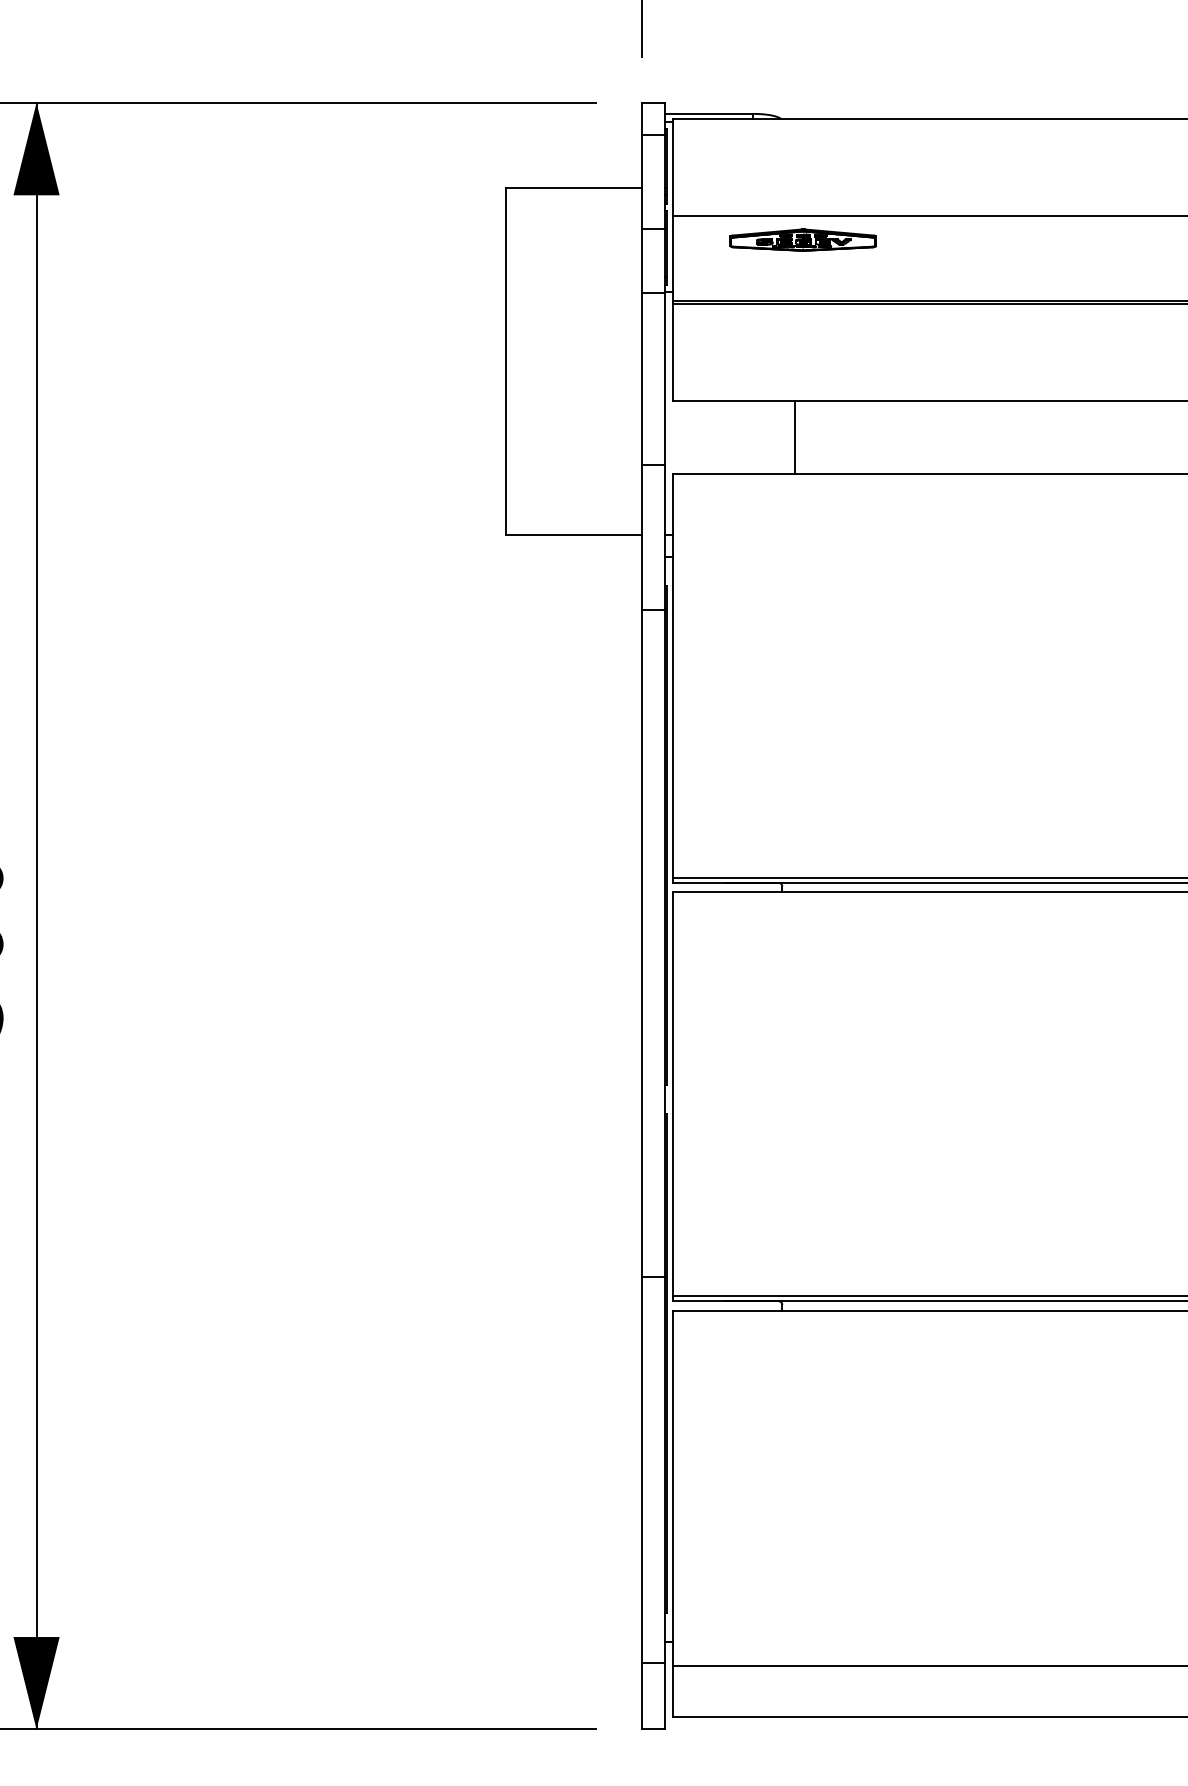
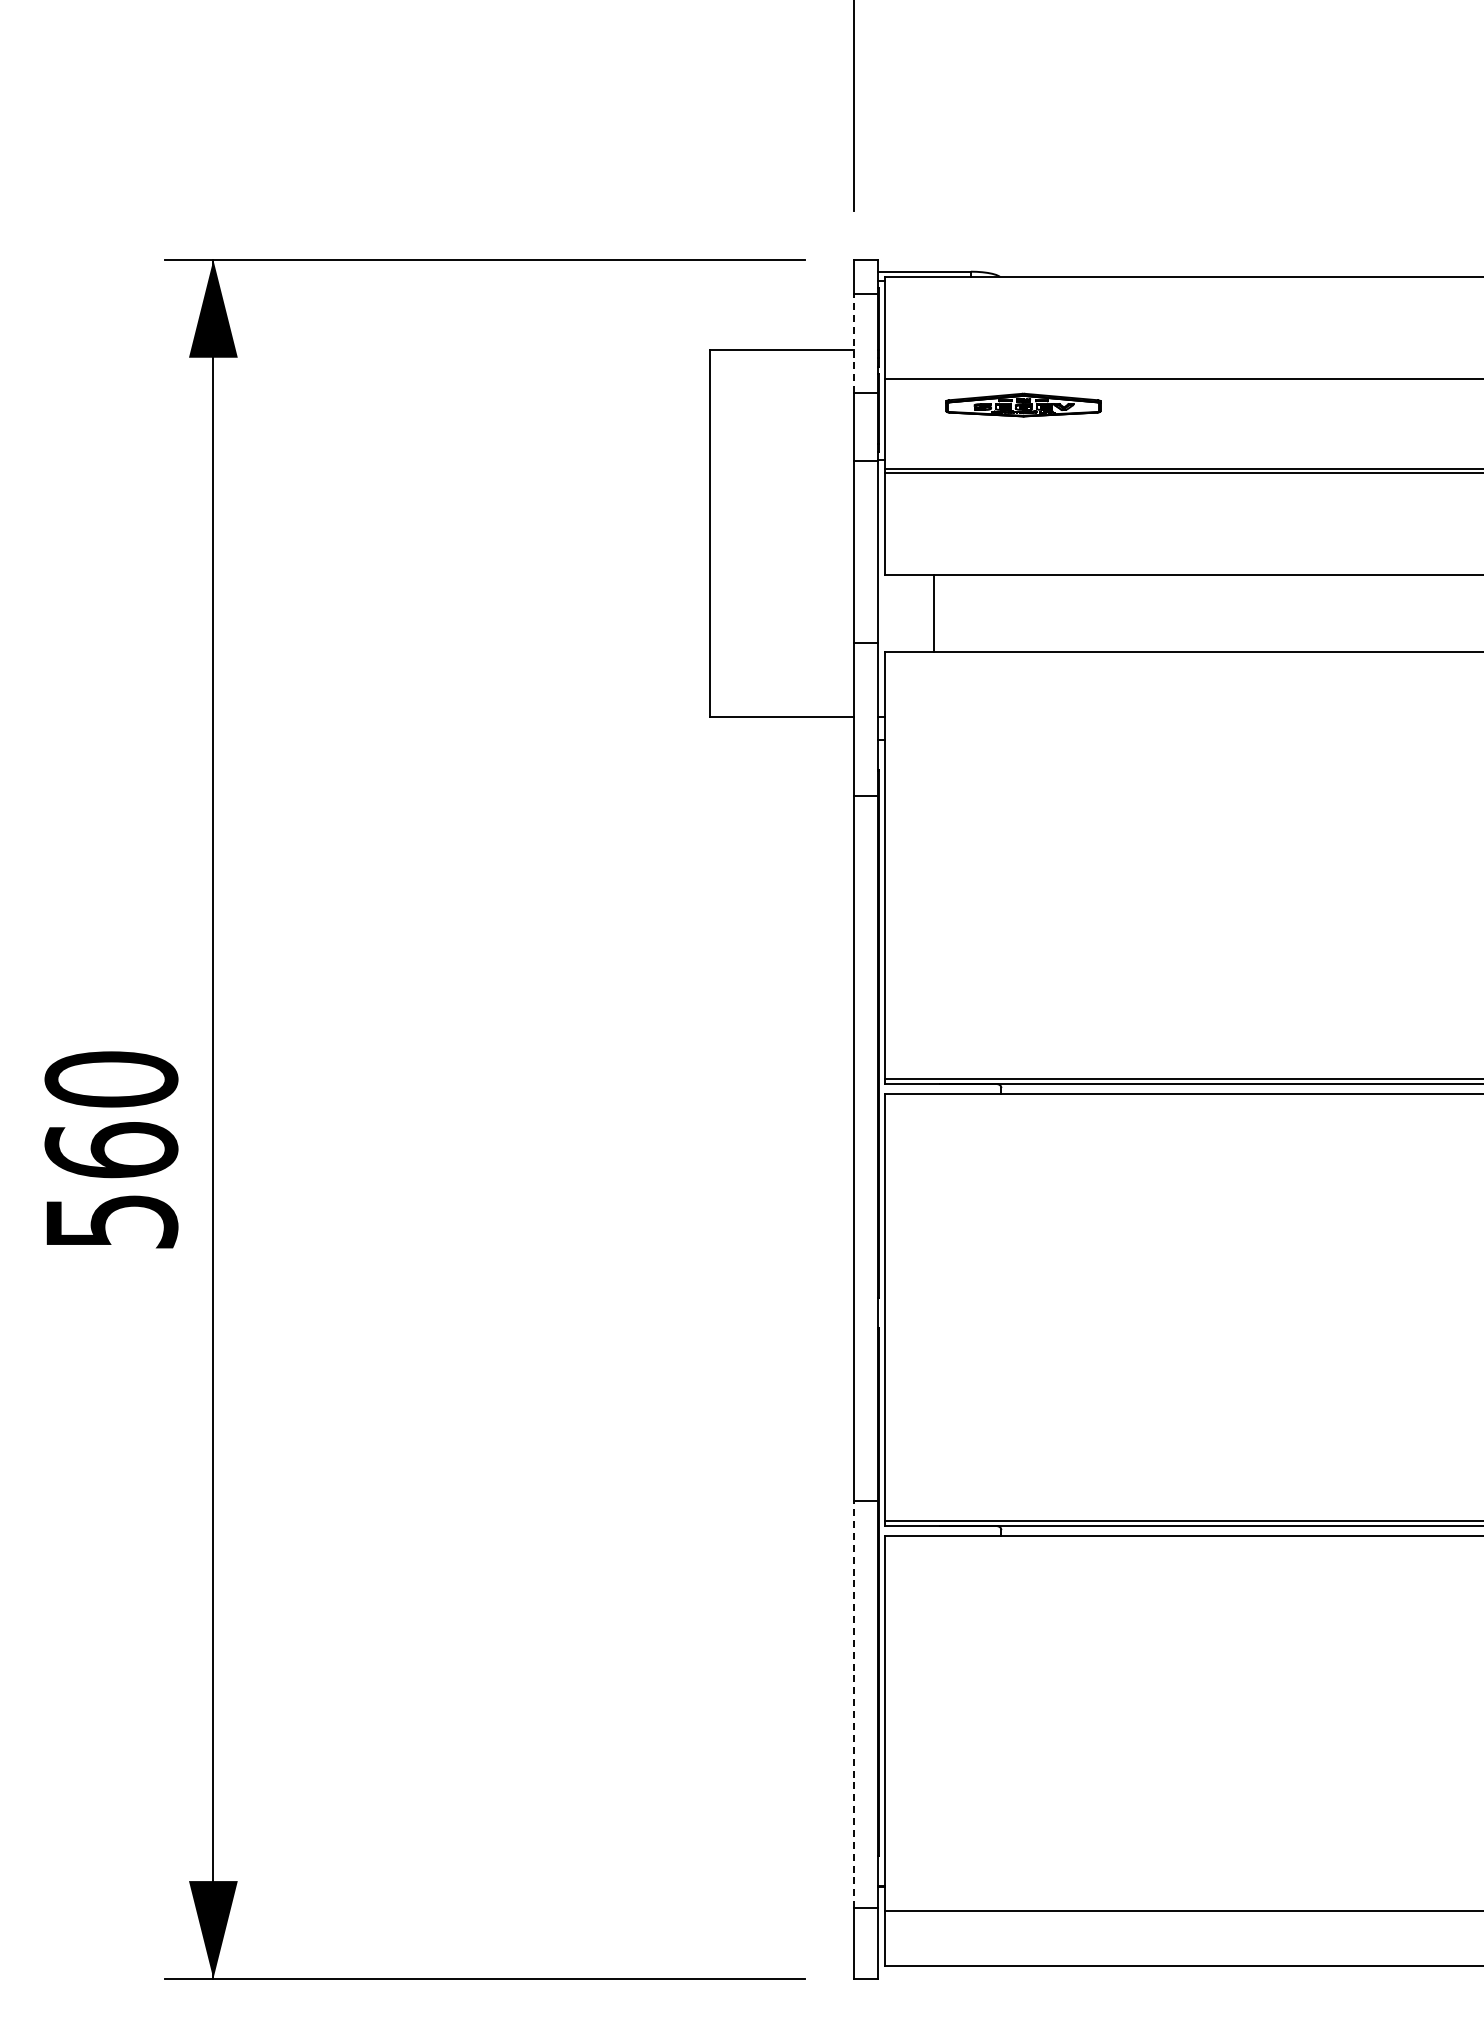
line: (642, 181) -> (853, 343), solid -> dashed
line: (795, 437) -> (934, 613), moved
line: (642, 1469) -> (853, 1704), solid -> dashed

